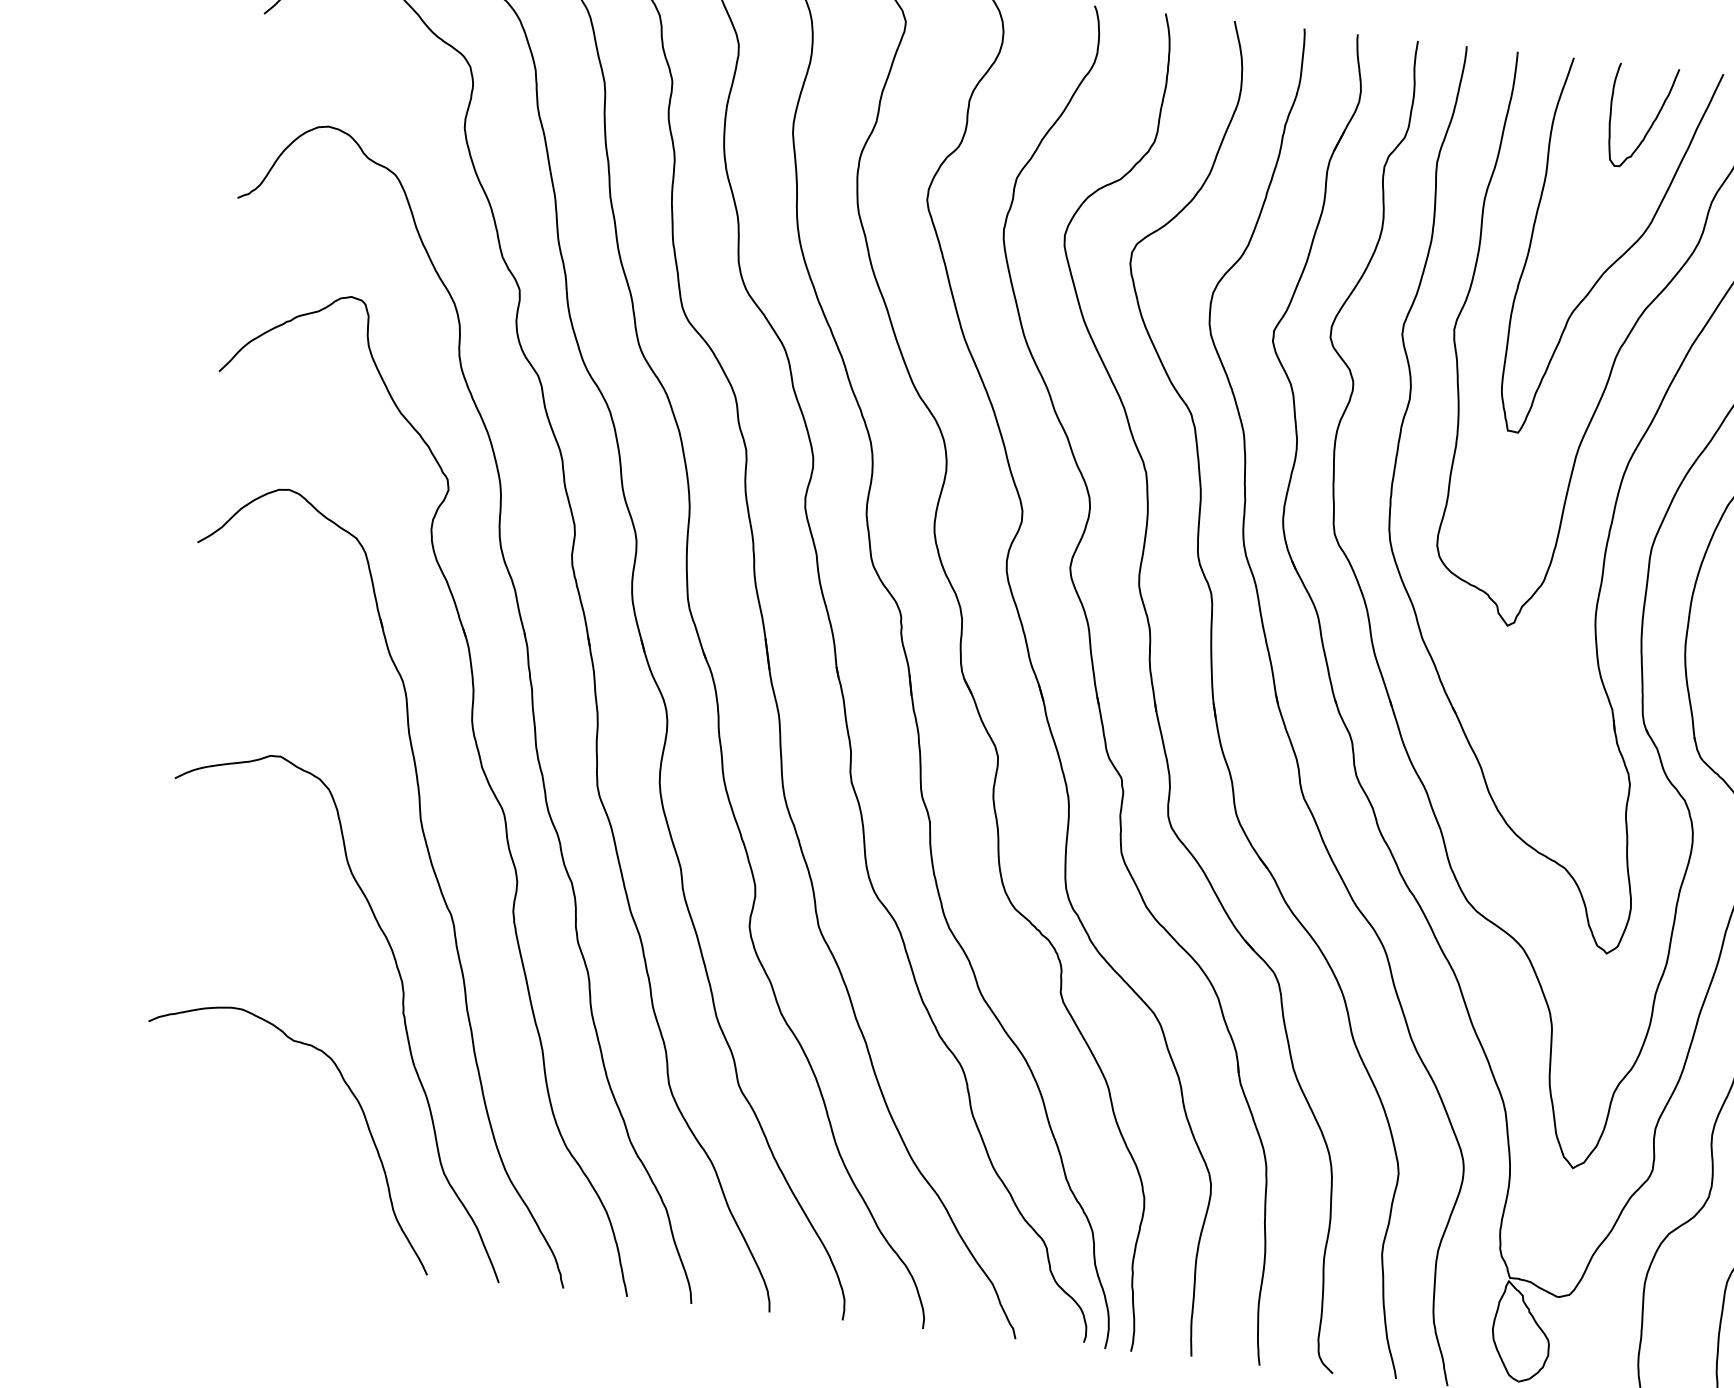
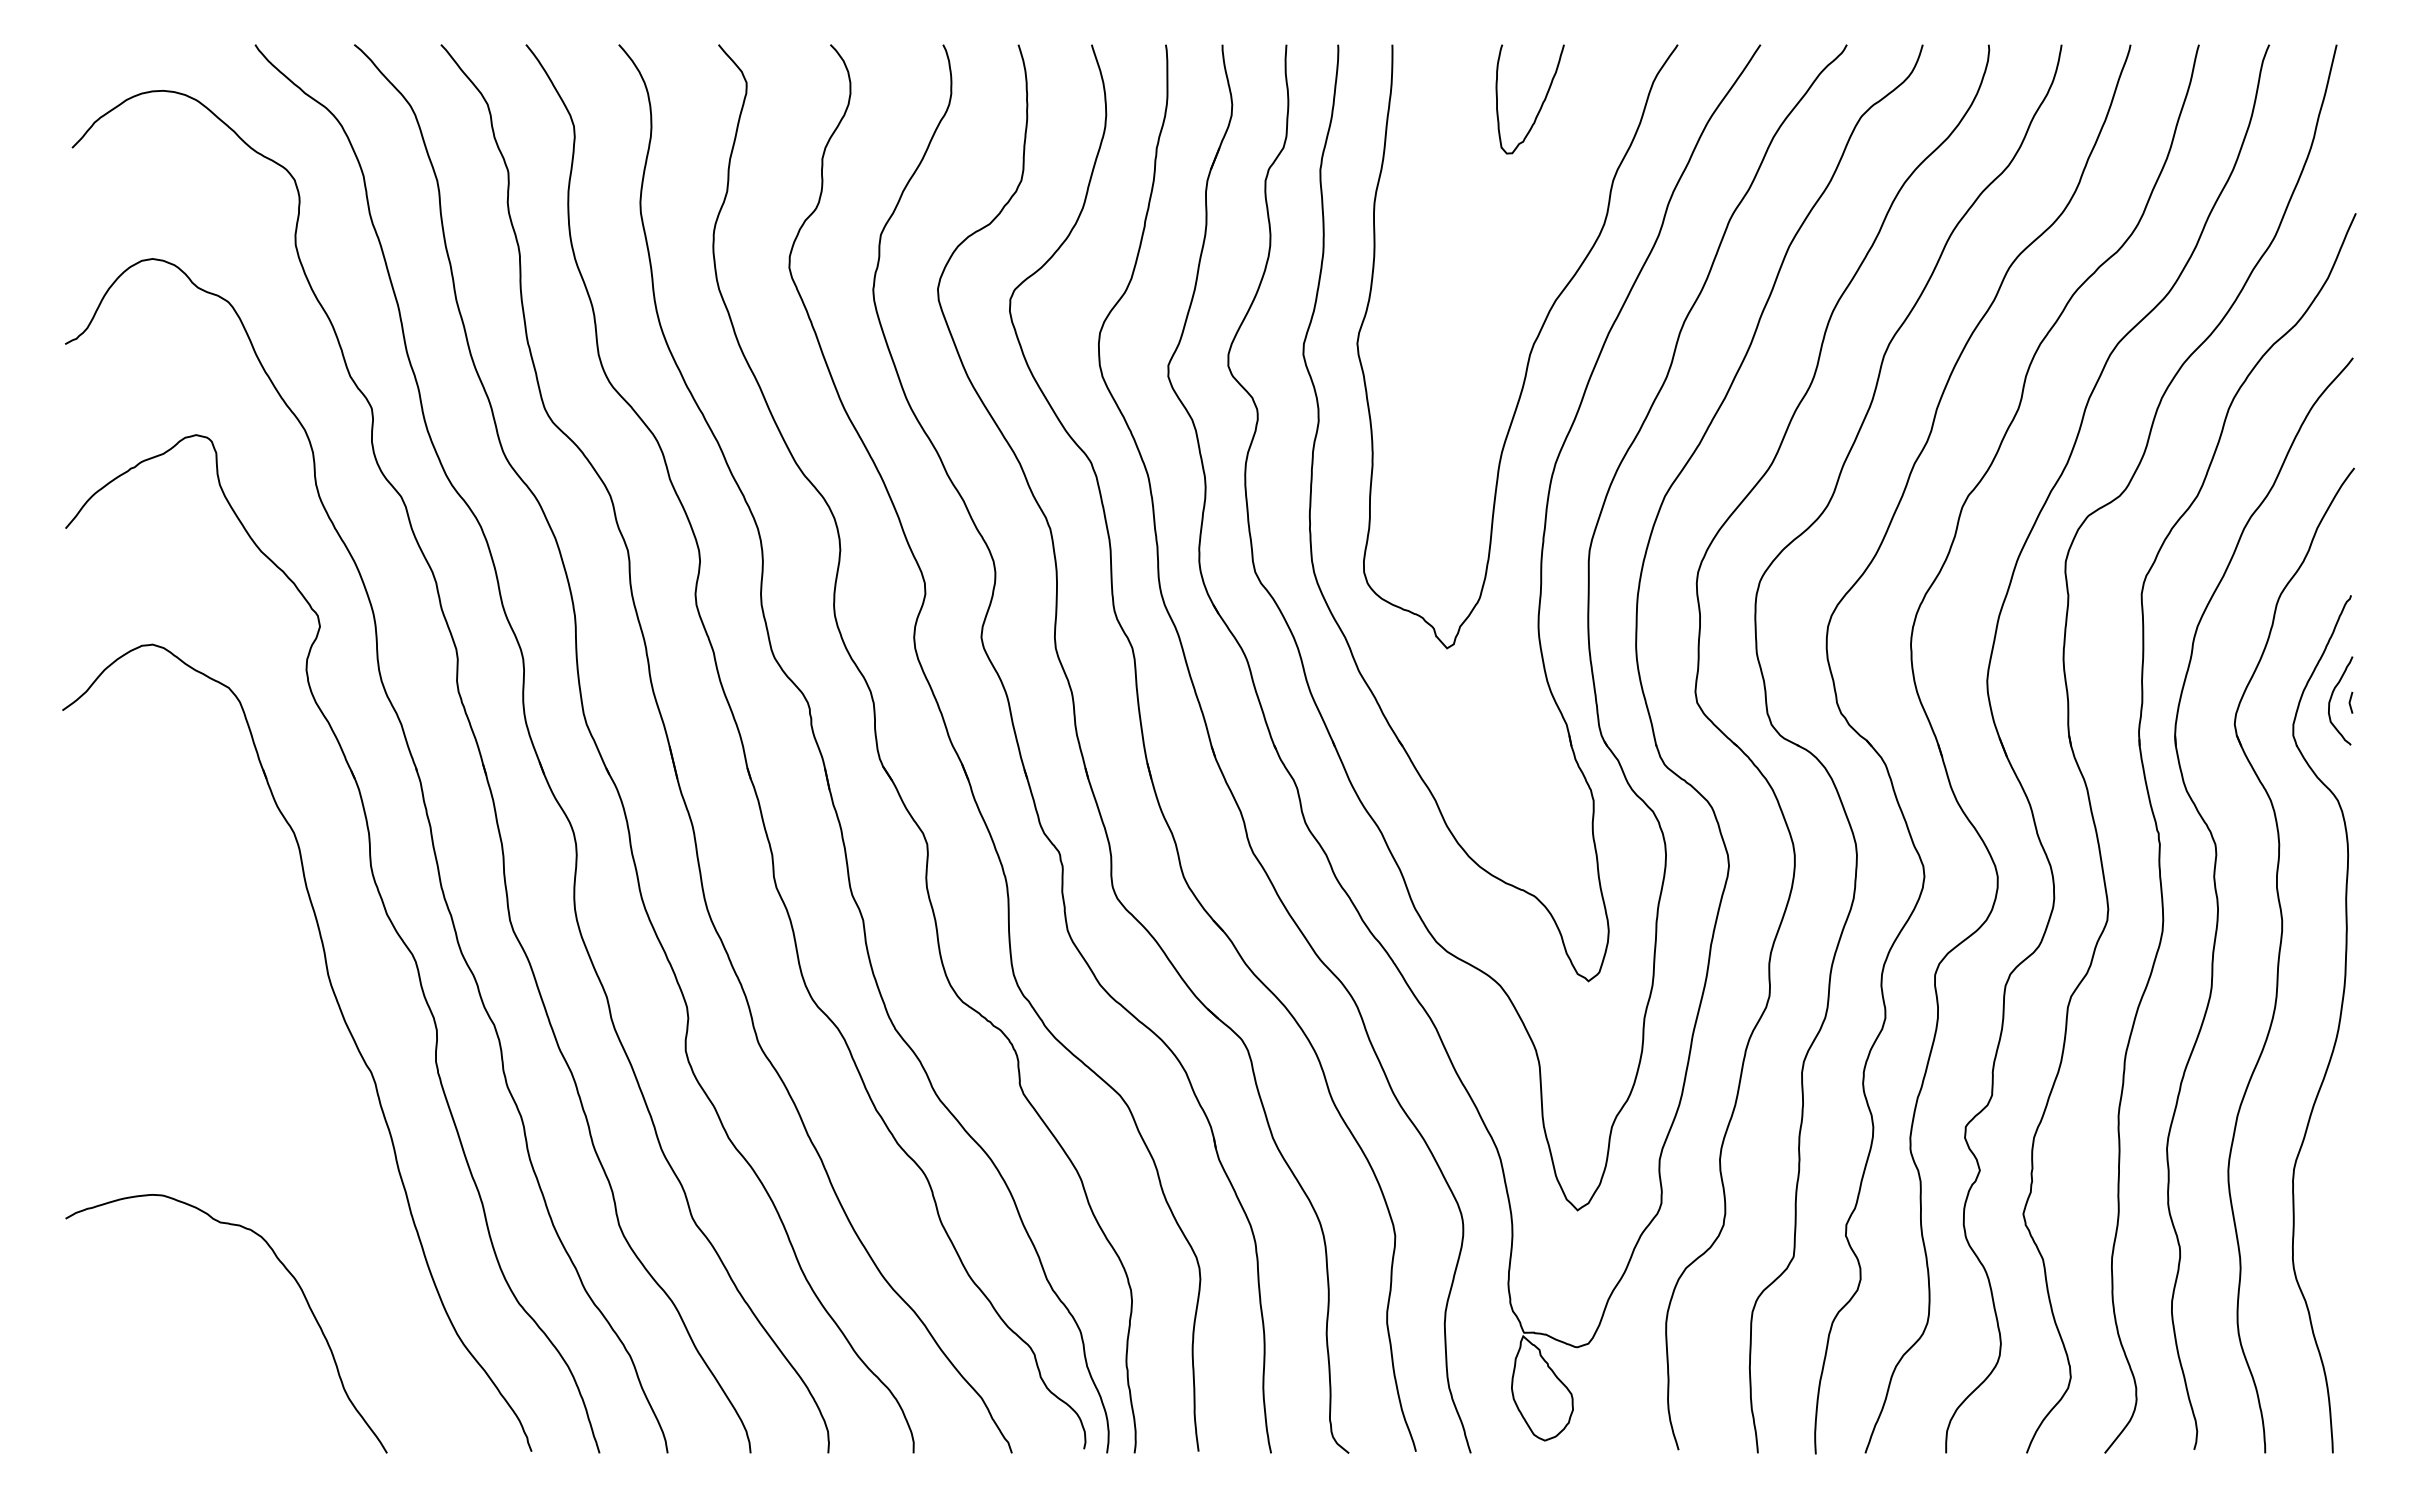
curve: (1616, 259) -> (1519, 251), removed
curve: (402, 1007) -> (330, 1175), removed

